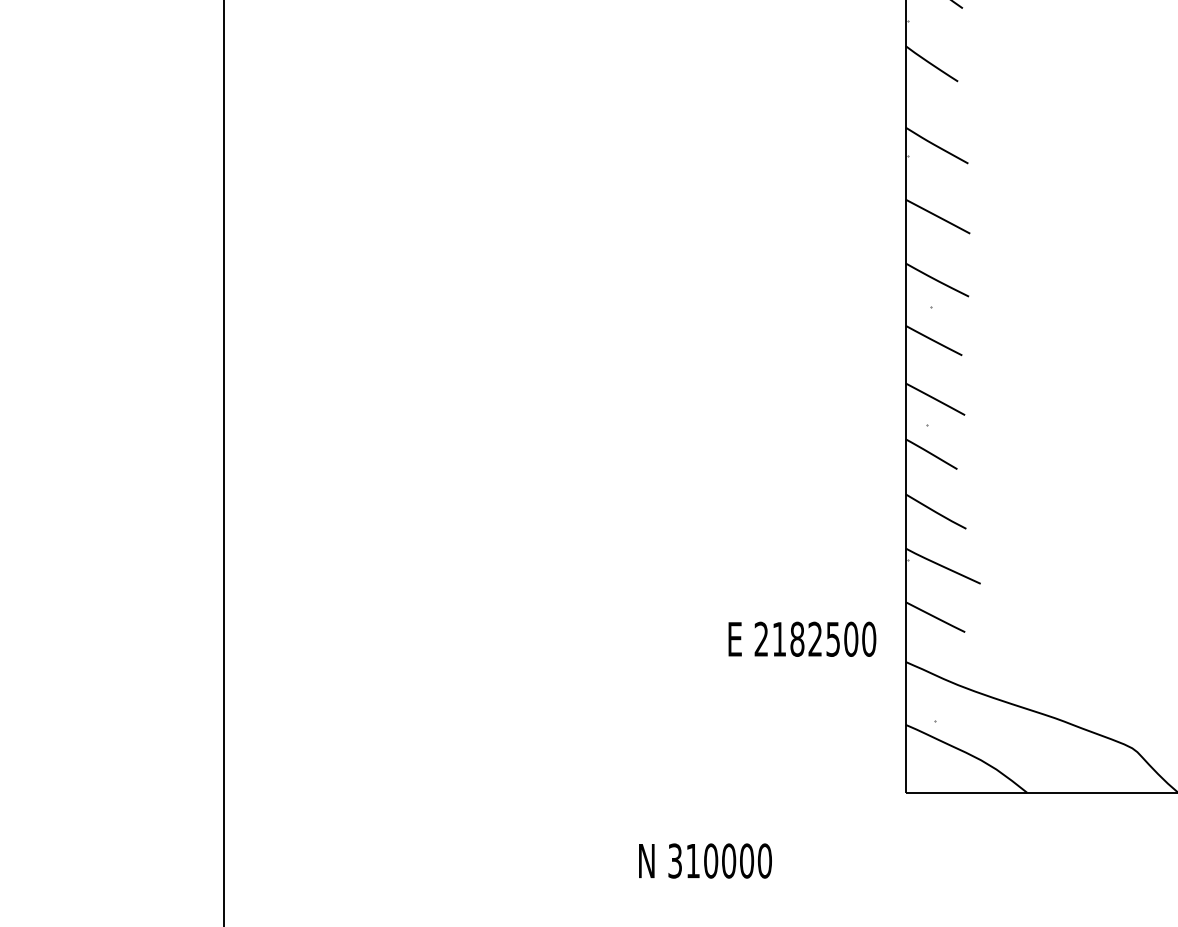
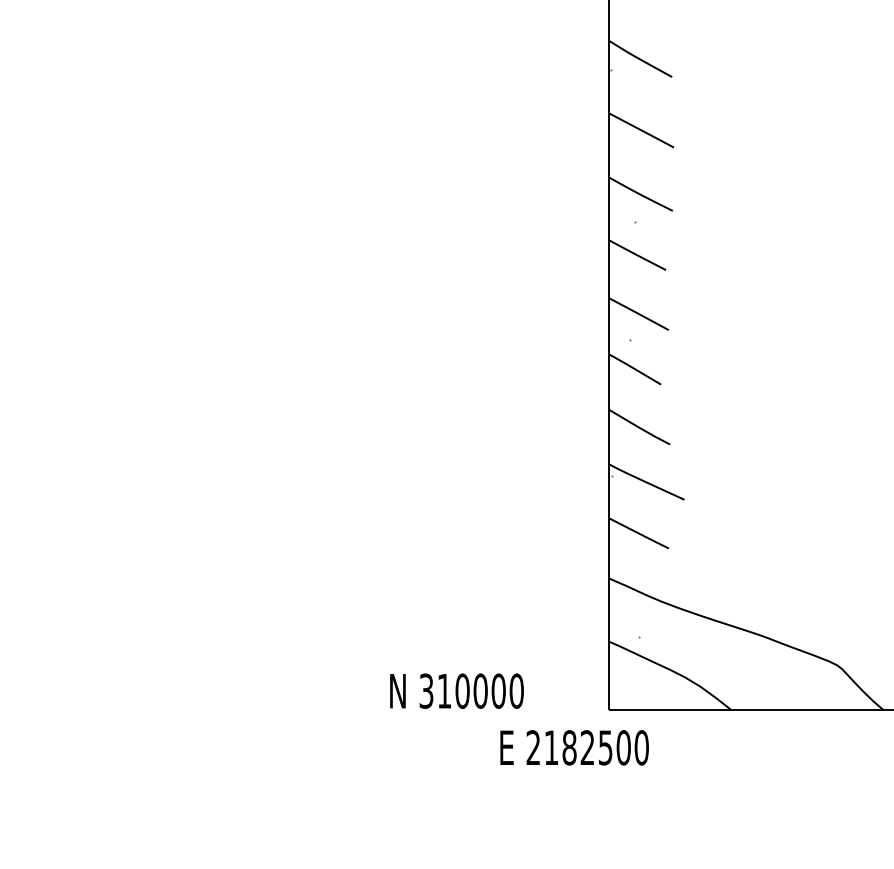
text: (802, 638) -> (574, 746), moved
text: (705, 860) -> (457, 690), moved

